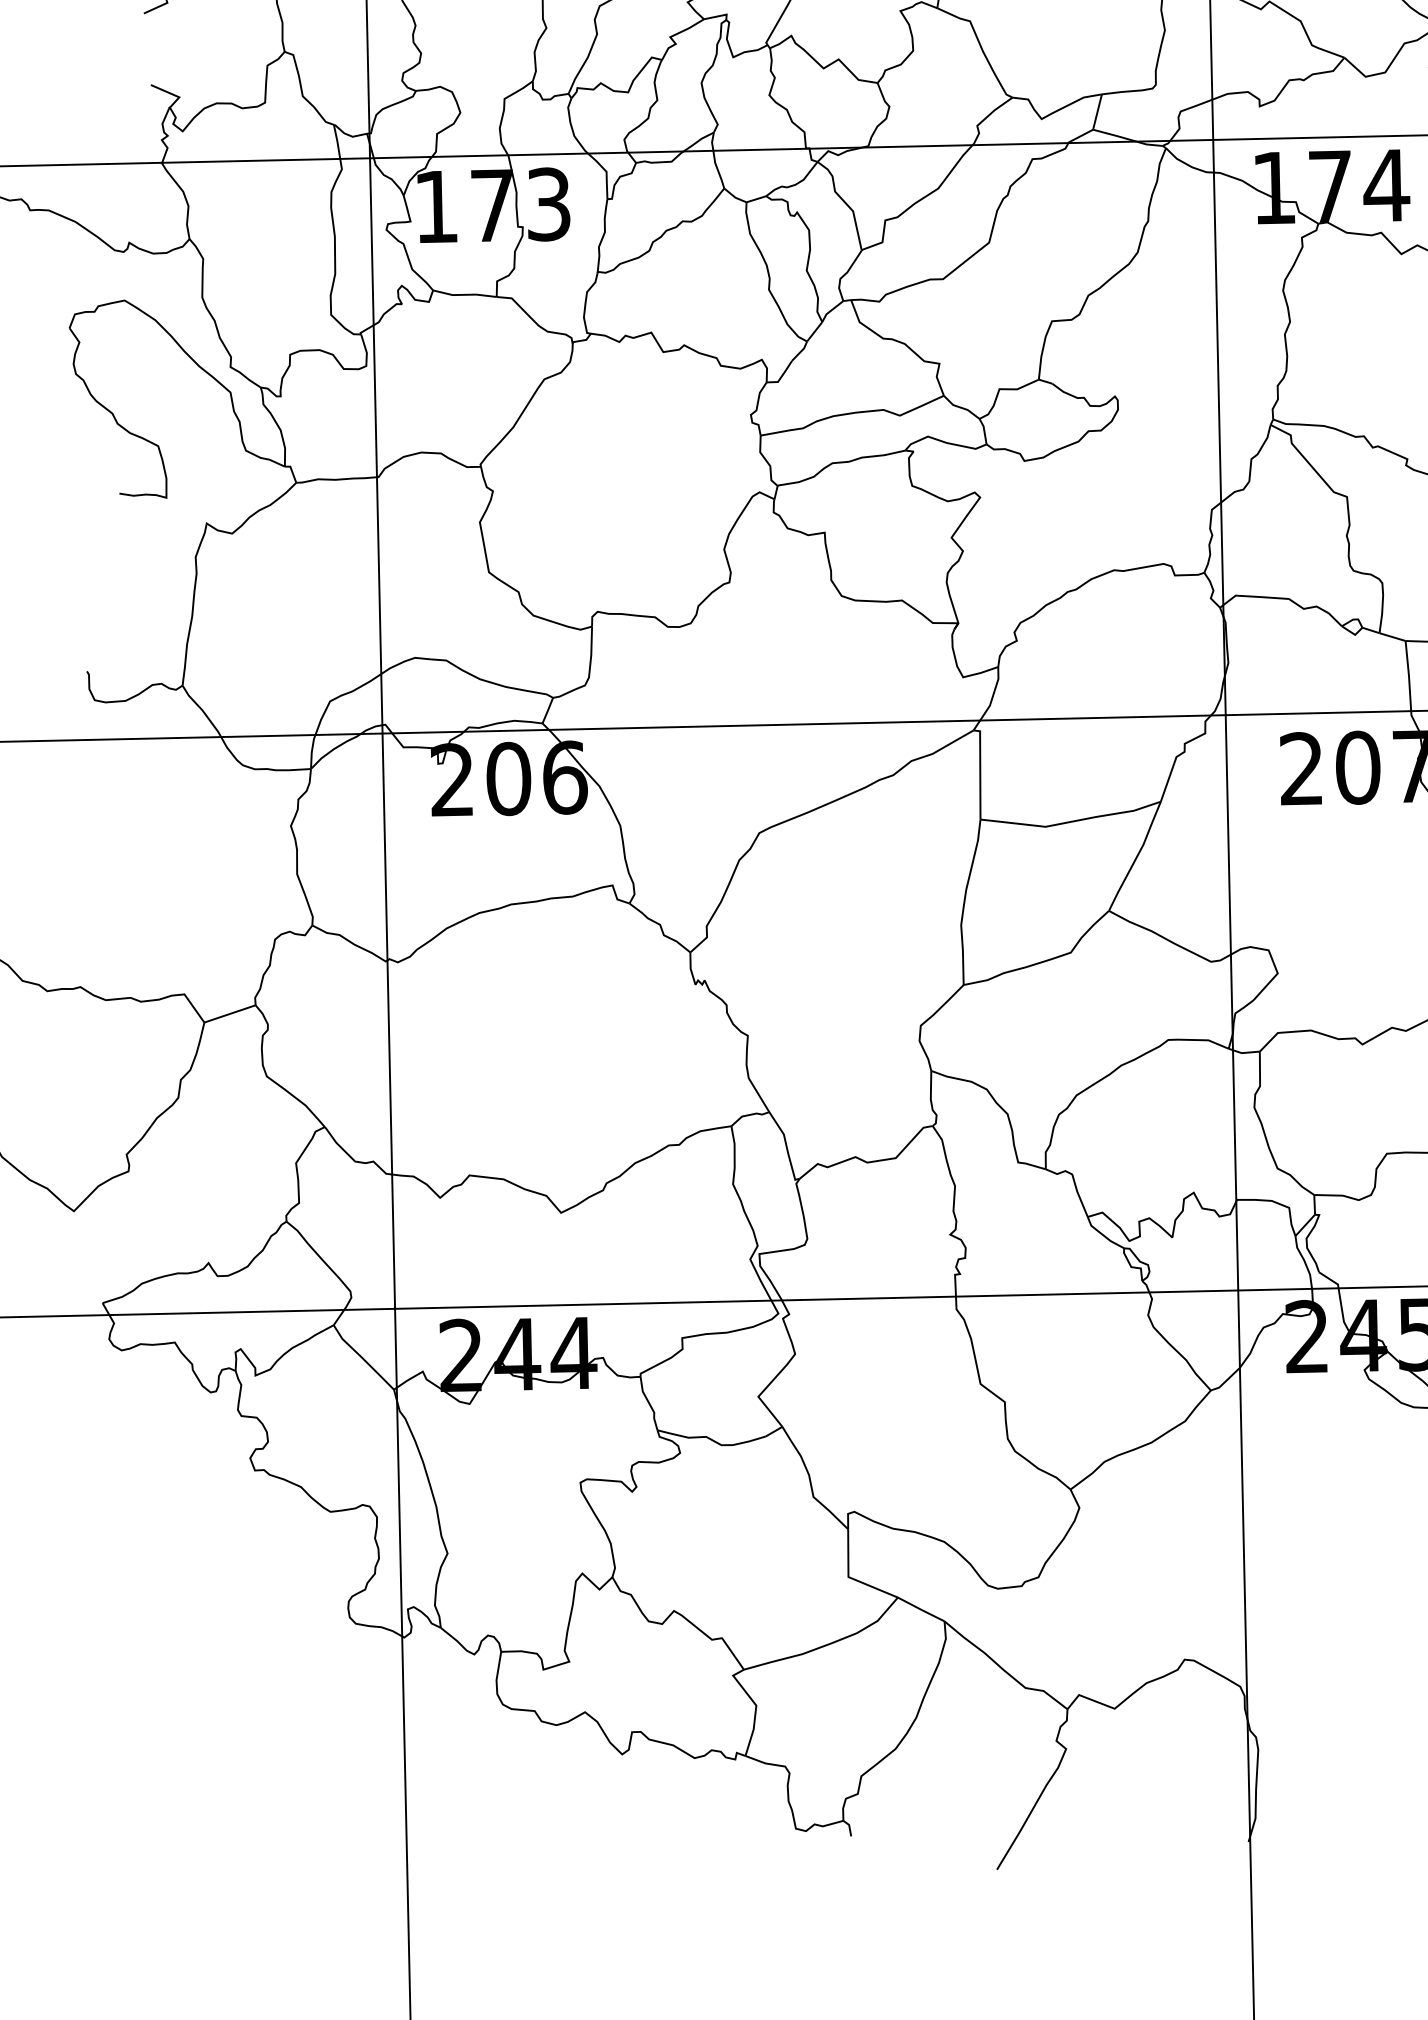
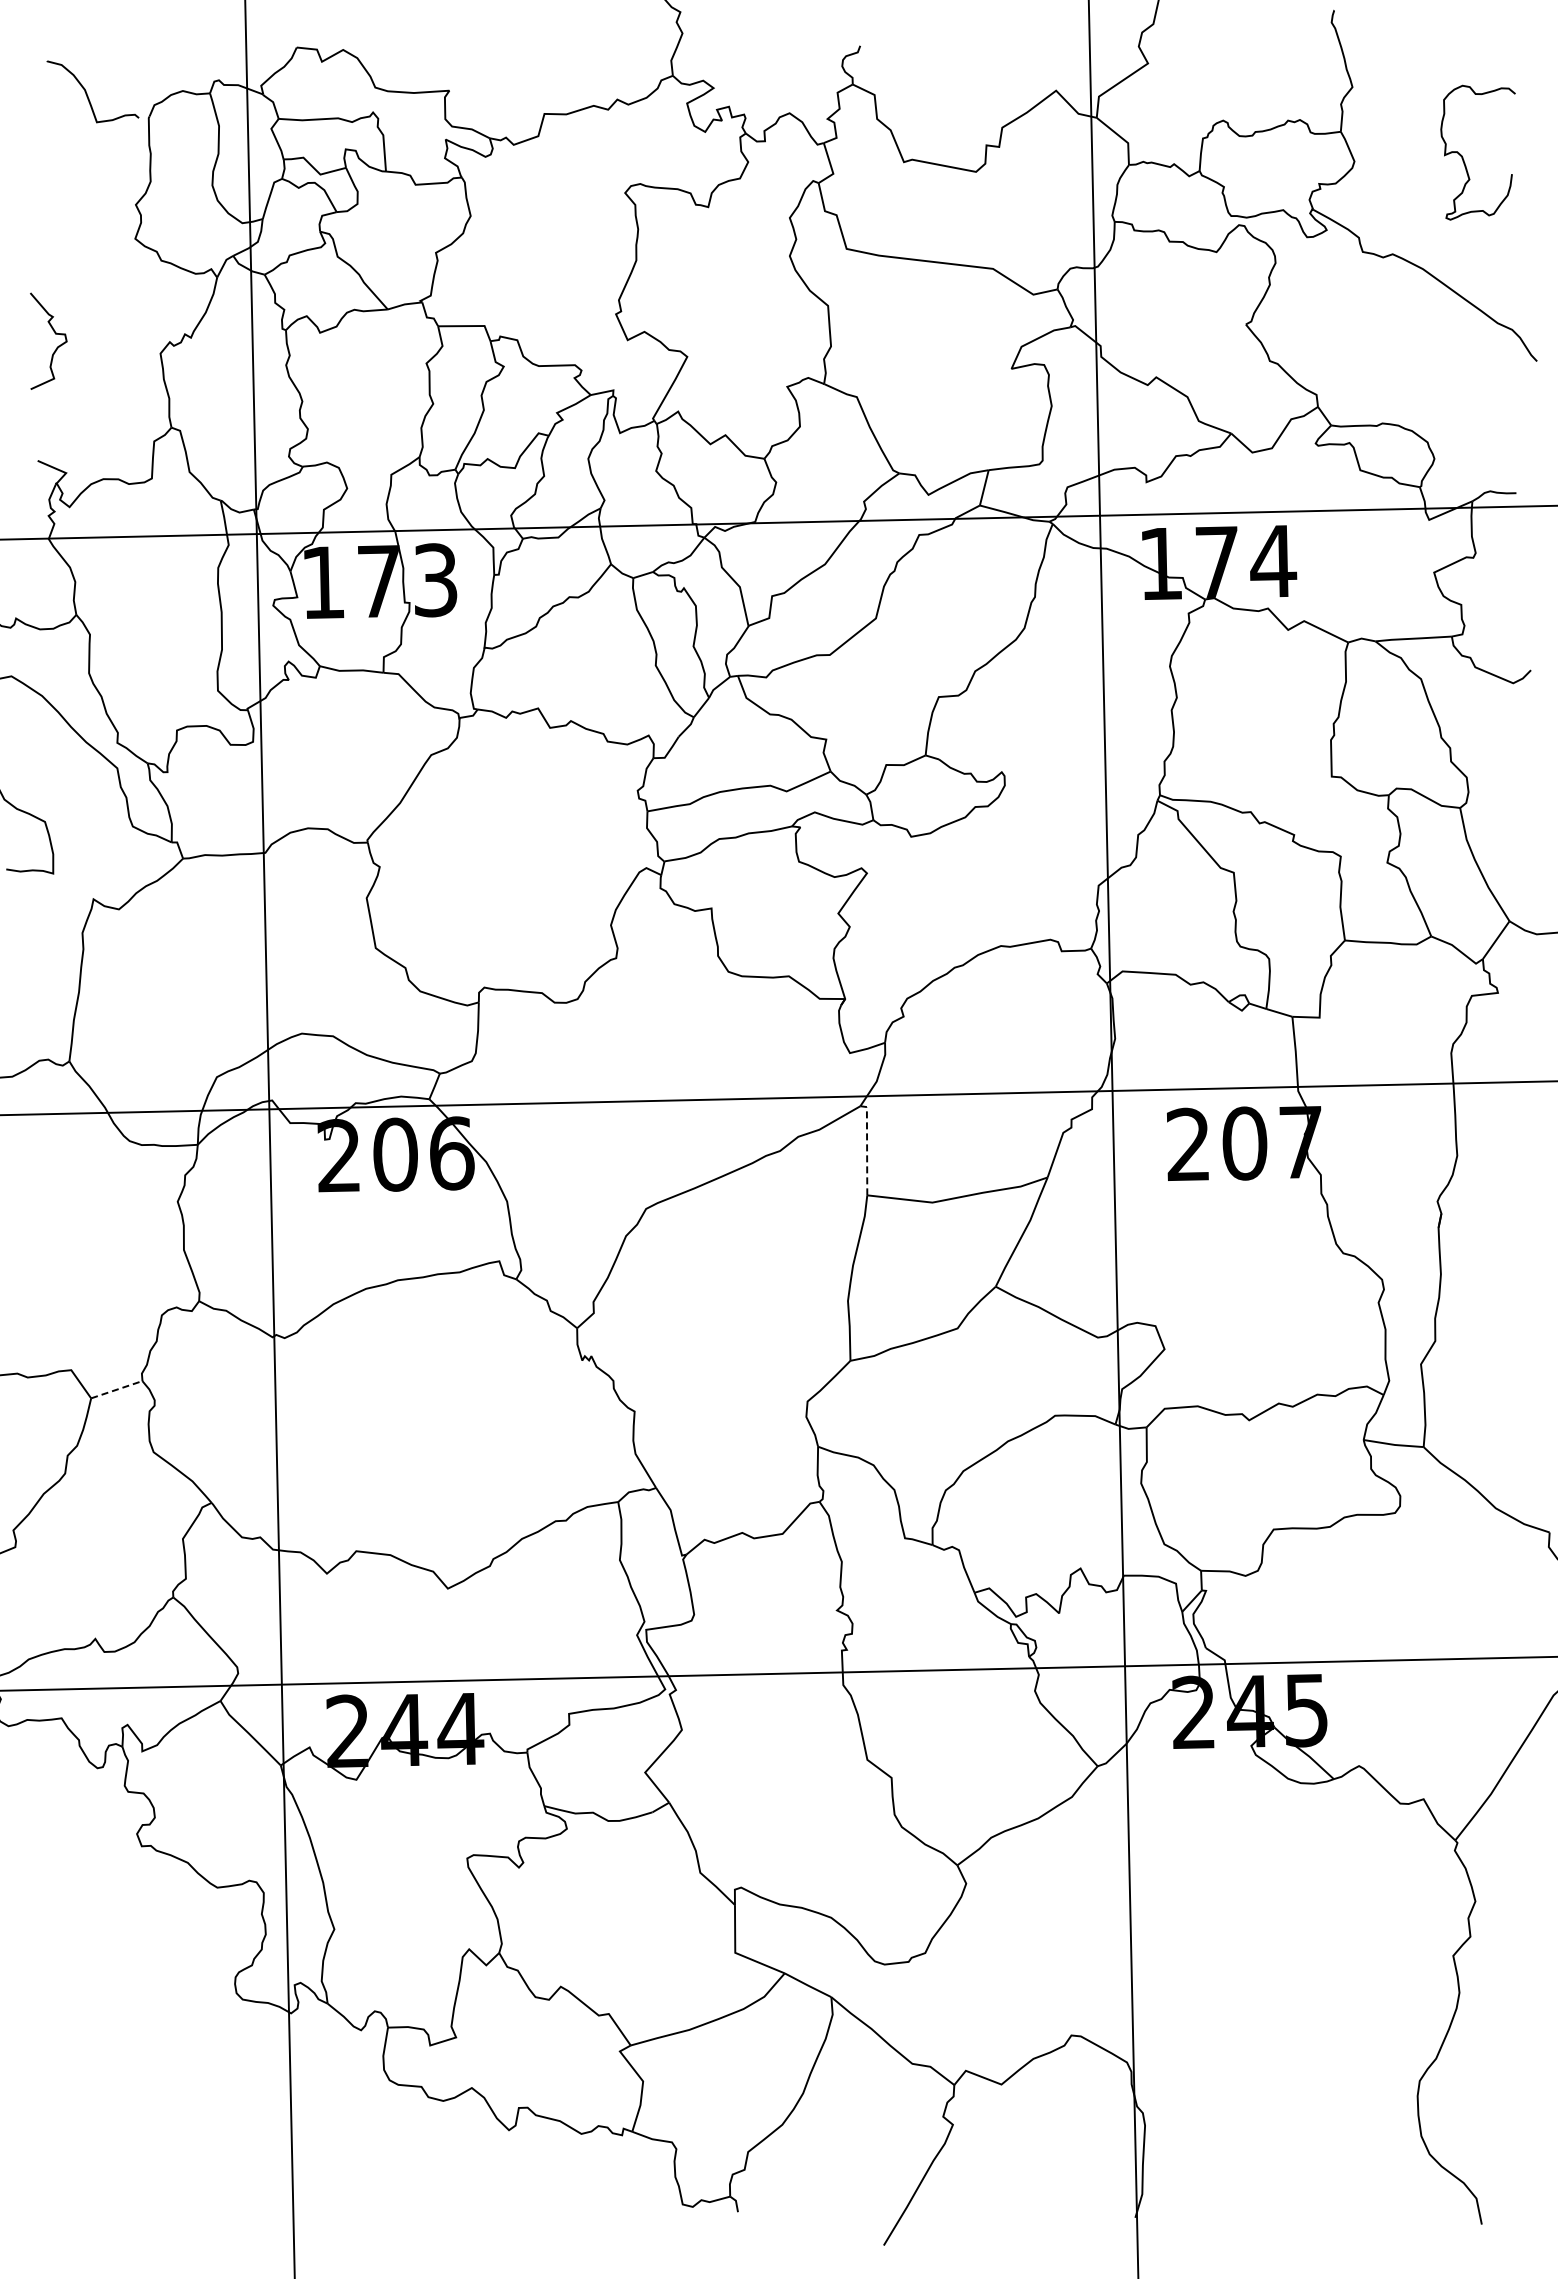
line: (980, 770) -> (867, 1146), solid -> dashed
line: (230, 1013) -> (117, 1389), solid -> dashed

